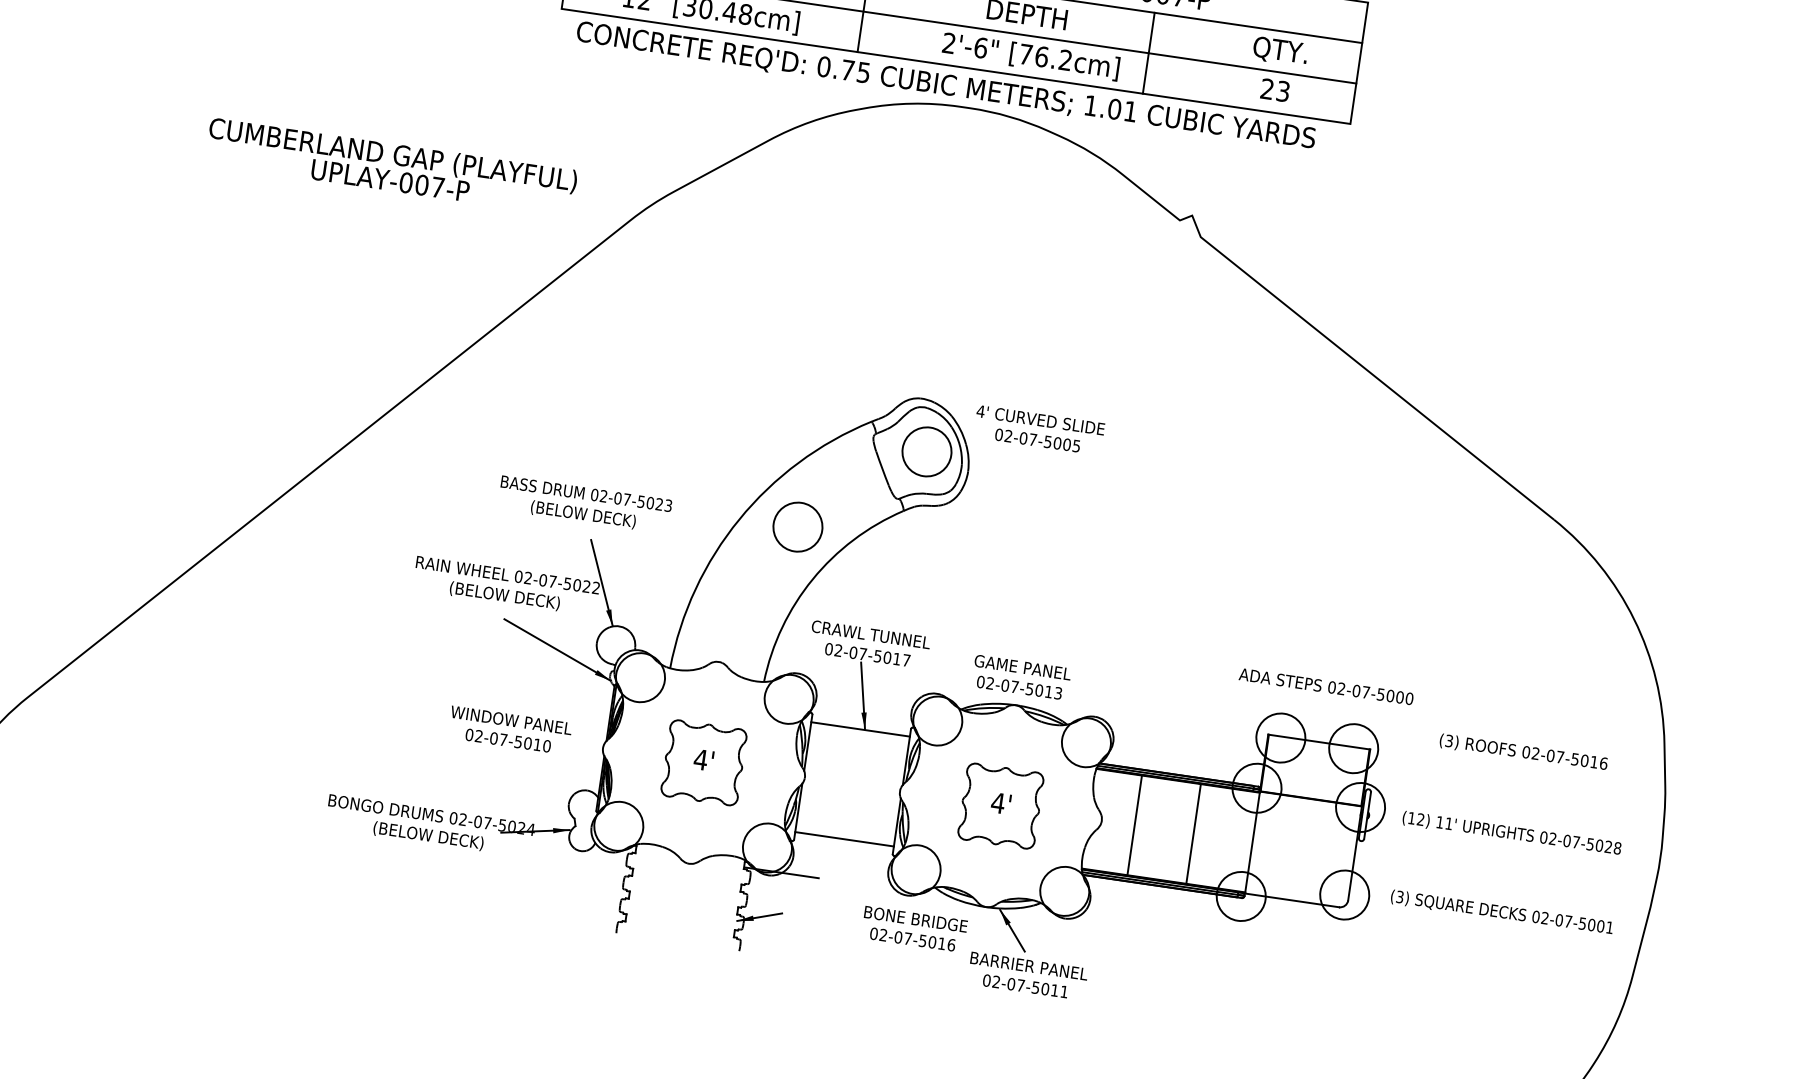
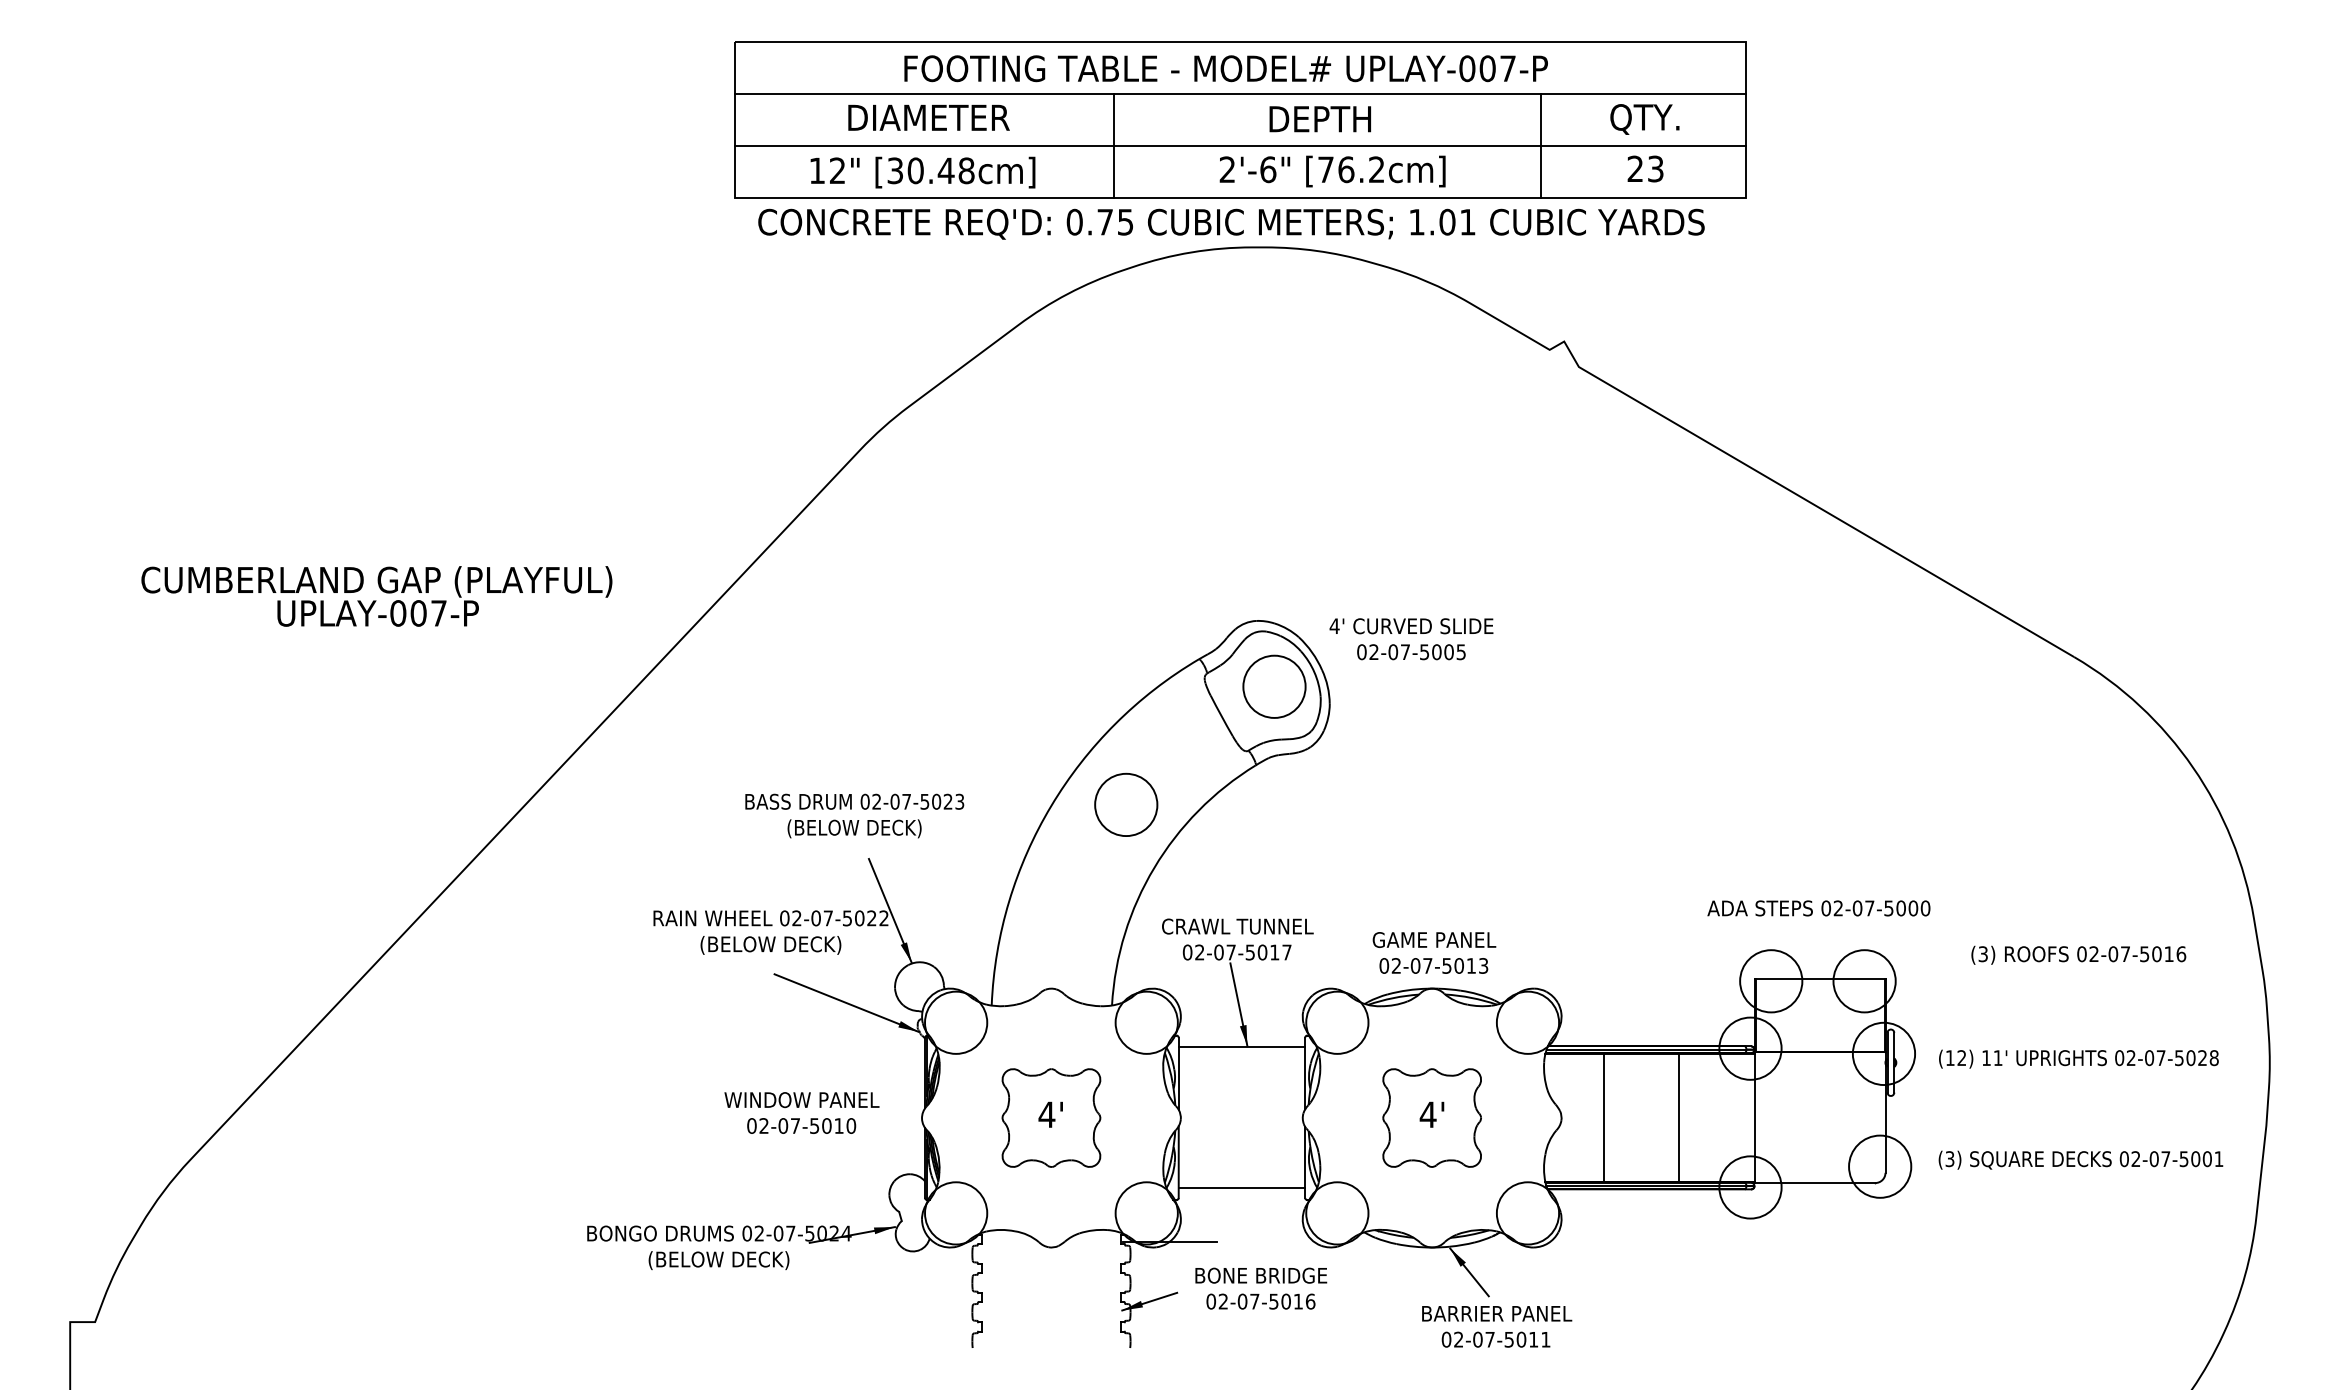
line: (1148, 53) -> (1540, 145), moved
text: (391, 167) -> (376, 596), moved
text: (914, 929) -> (1261, 1288), moved

